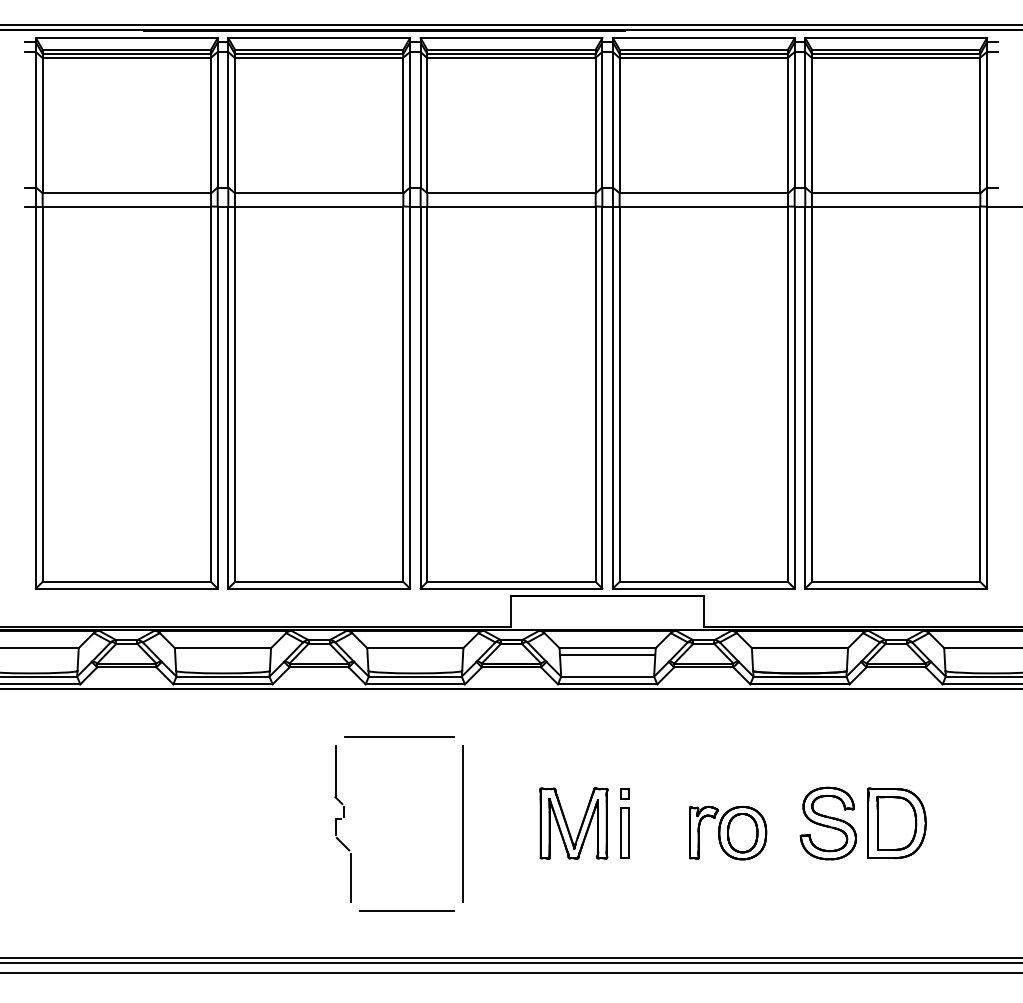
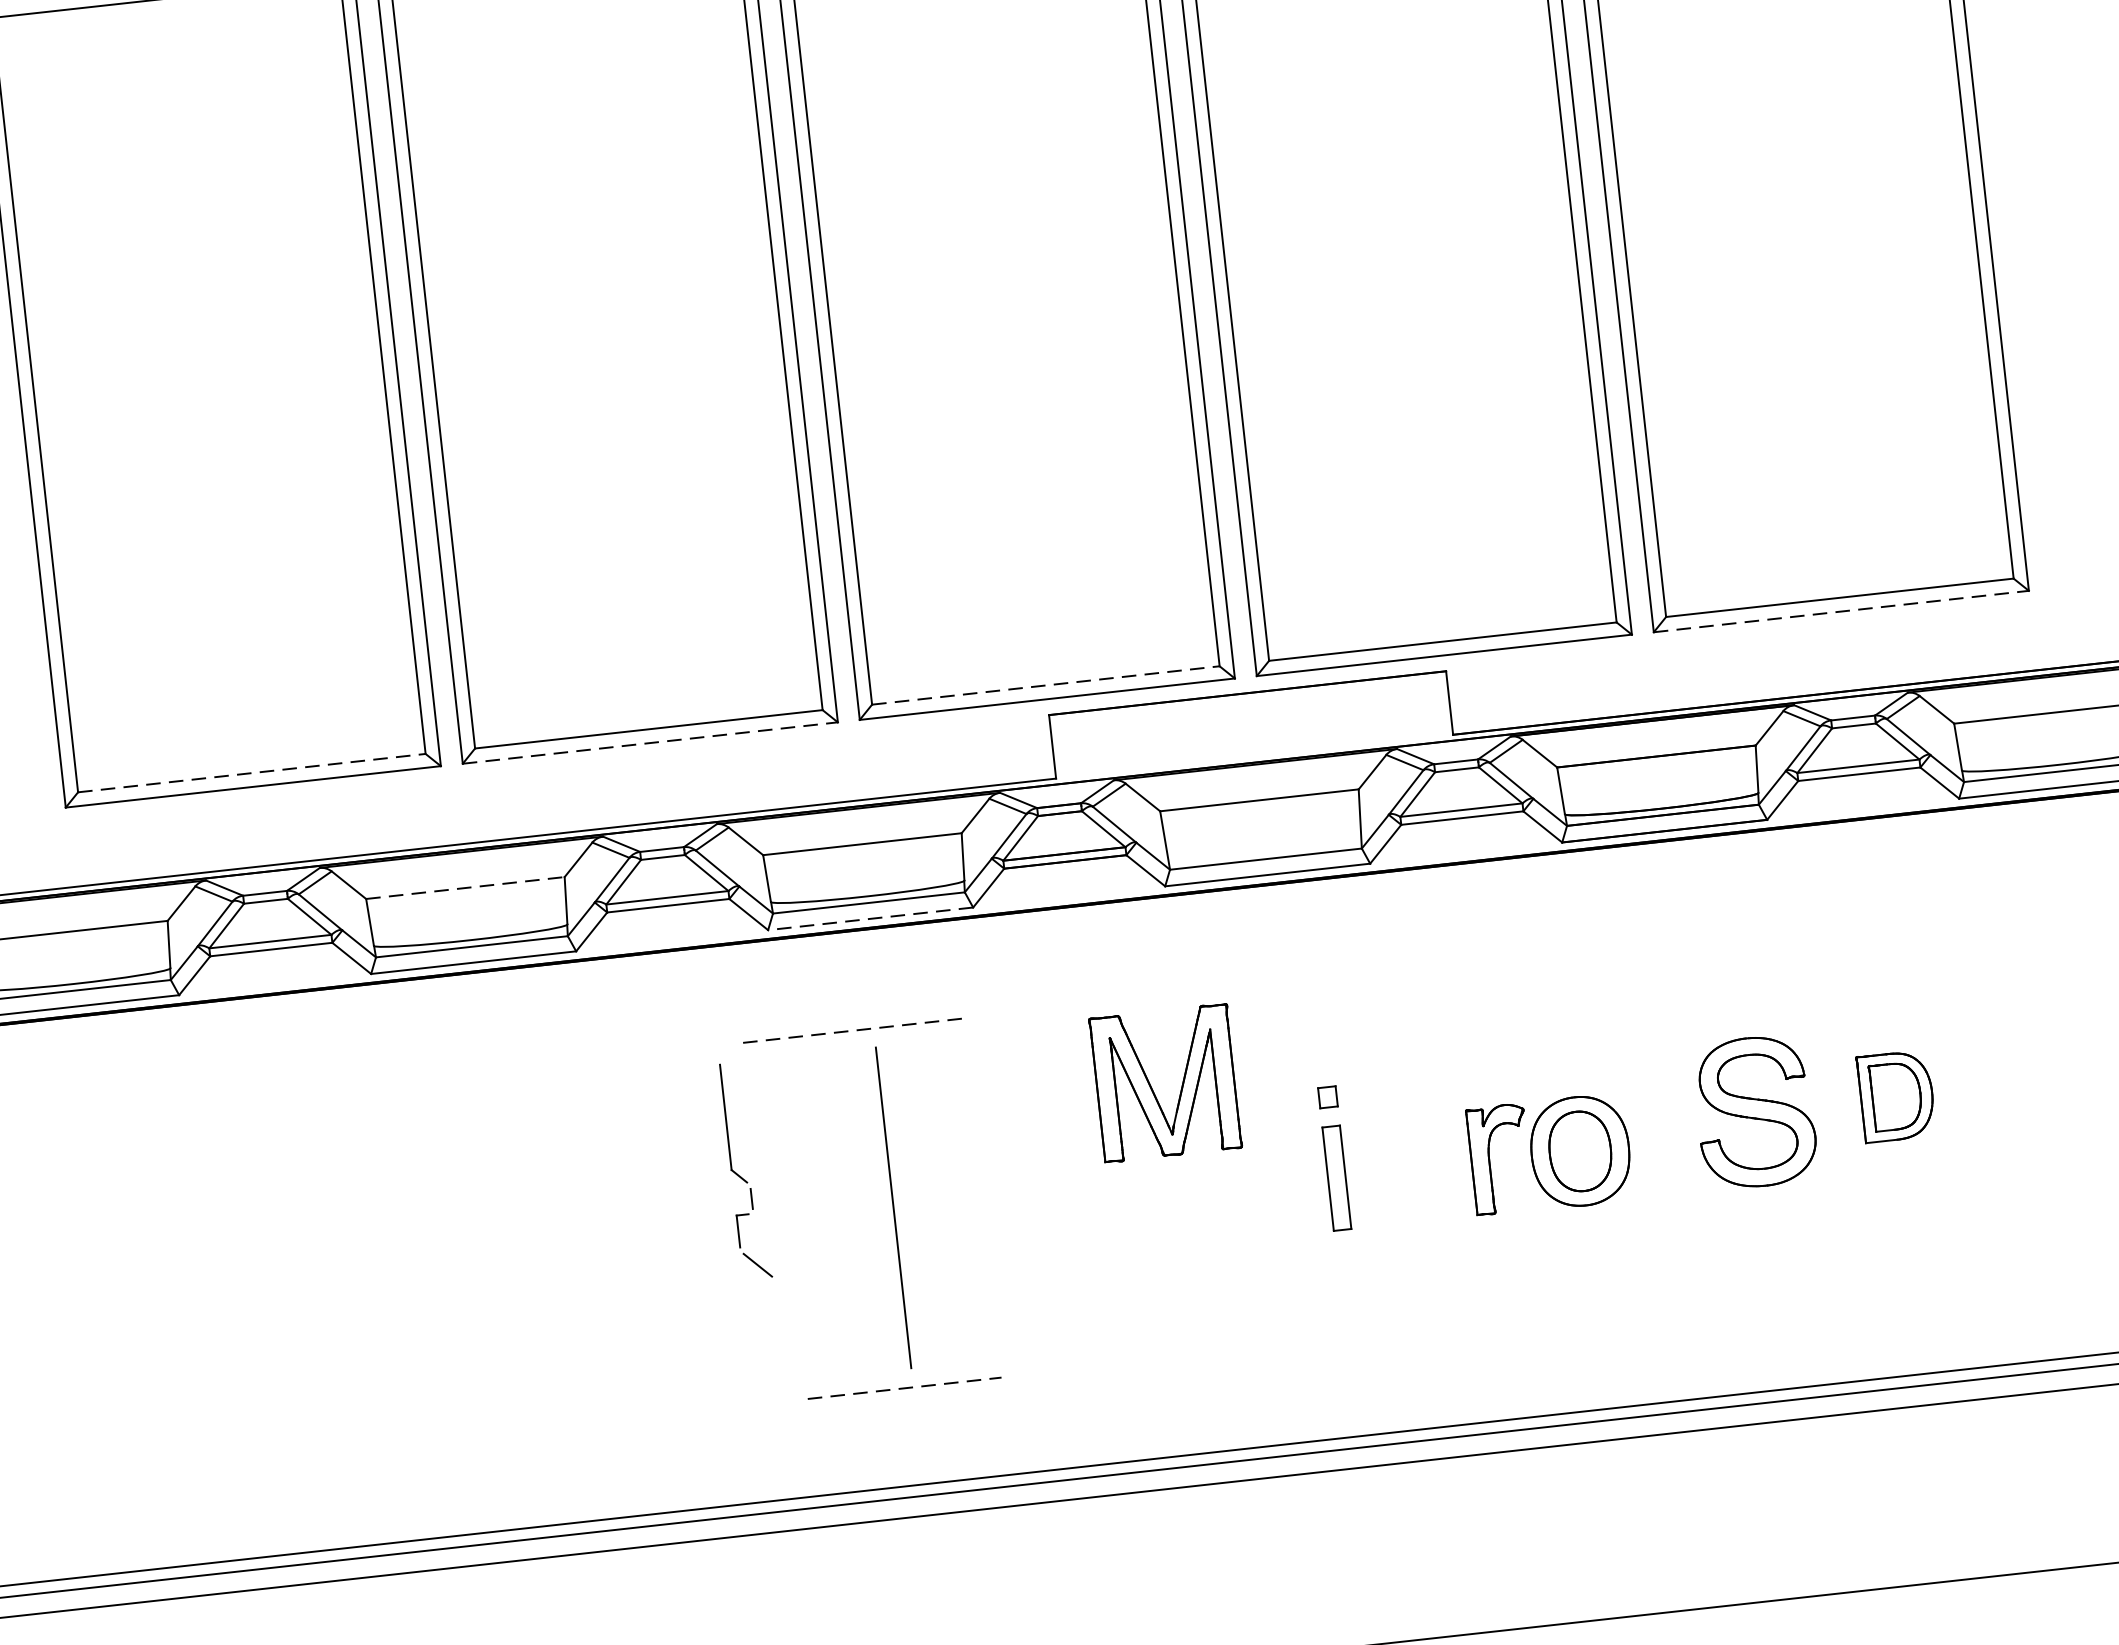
line: (127, 581) -> (253, 772), solid -> dashed
line: (512, 581) -> (1047, 684), solid -> dashed
line: (319, 588) -> (651, 742), solid -> dashed
line: (896, 588) -> (1842, 611), solid -> dashed
line: (223, 648) -> (466, 888), solid -> dashed
line: (607, 654) -> (1260, 813), removed
line: (415, 684) -> (871, 919), solid -> dashed
line: (398, 736) -> (847, 1030), solid -> dashed
line: (462, 823) -> (892, 1207), moved
part: (573, 823) -> (1164, 1083), moved
part: (896, 823) -> (1895, 1096), size x0.6
line: (350, 877) -> (780, 1332), removed
line: (406, 910) -> (903, 1387), solid -> dashed

